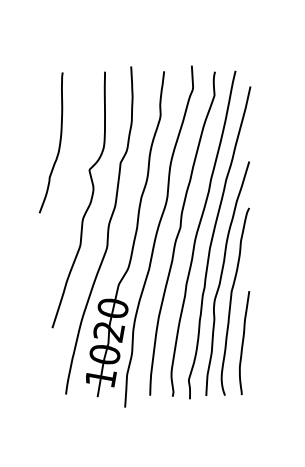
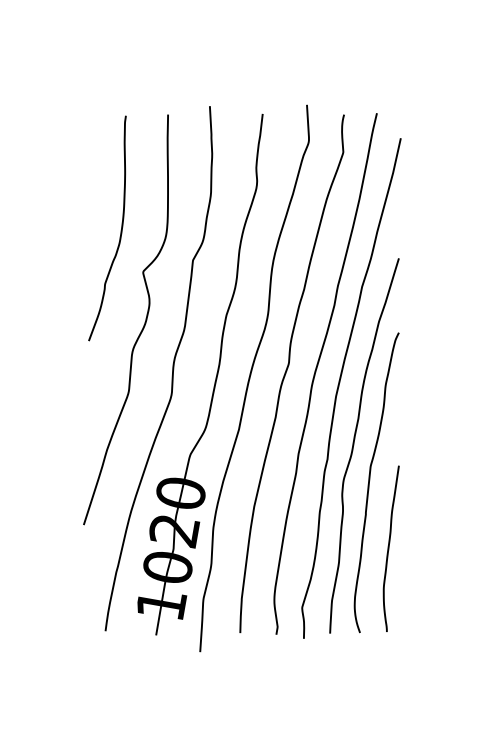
curve: (58, 146) -> (119, 234), moved

